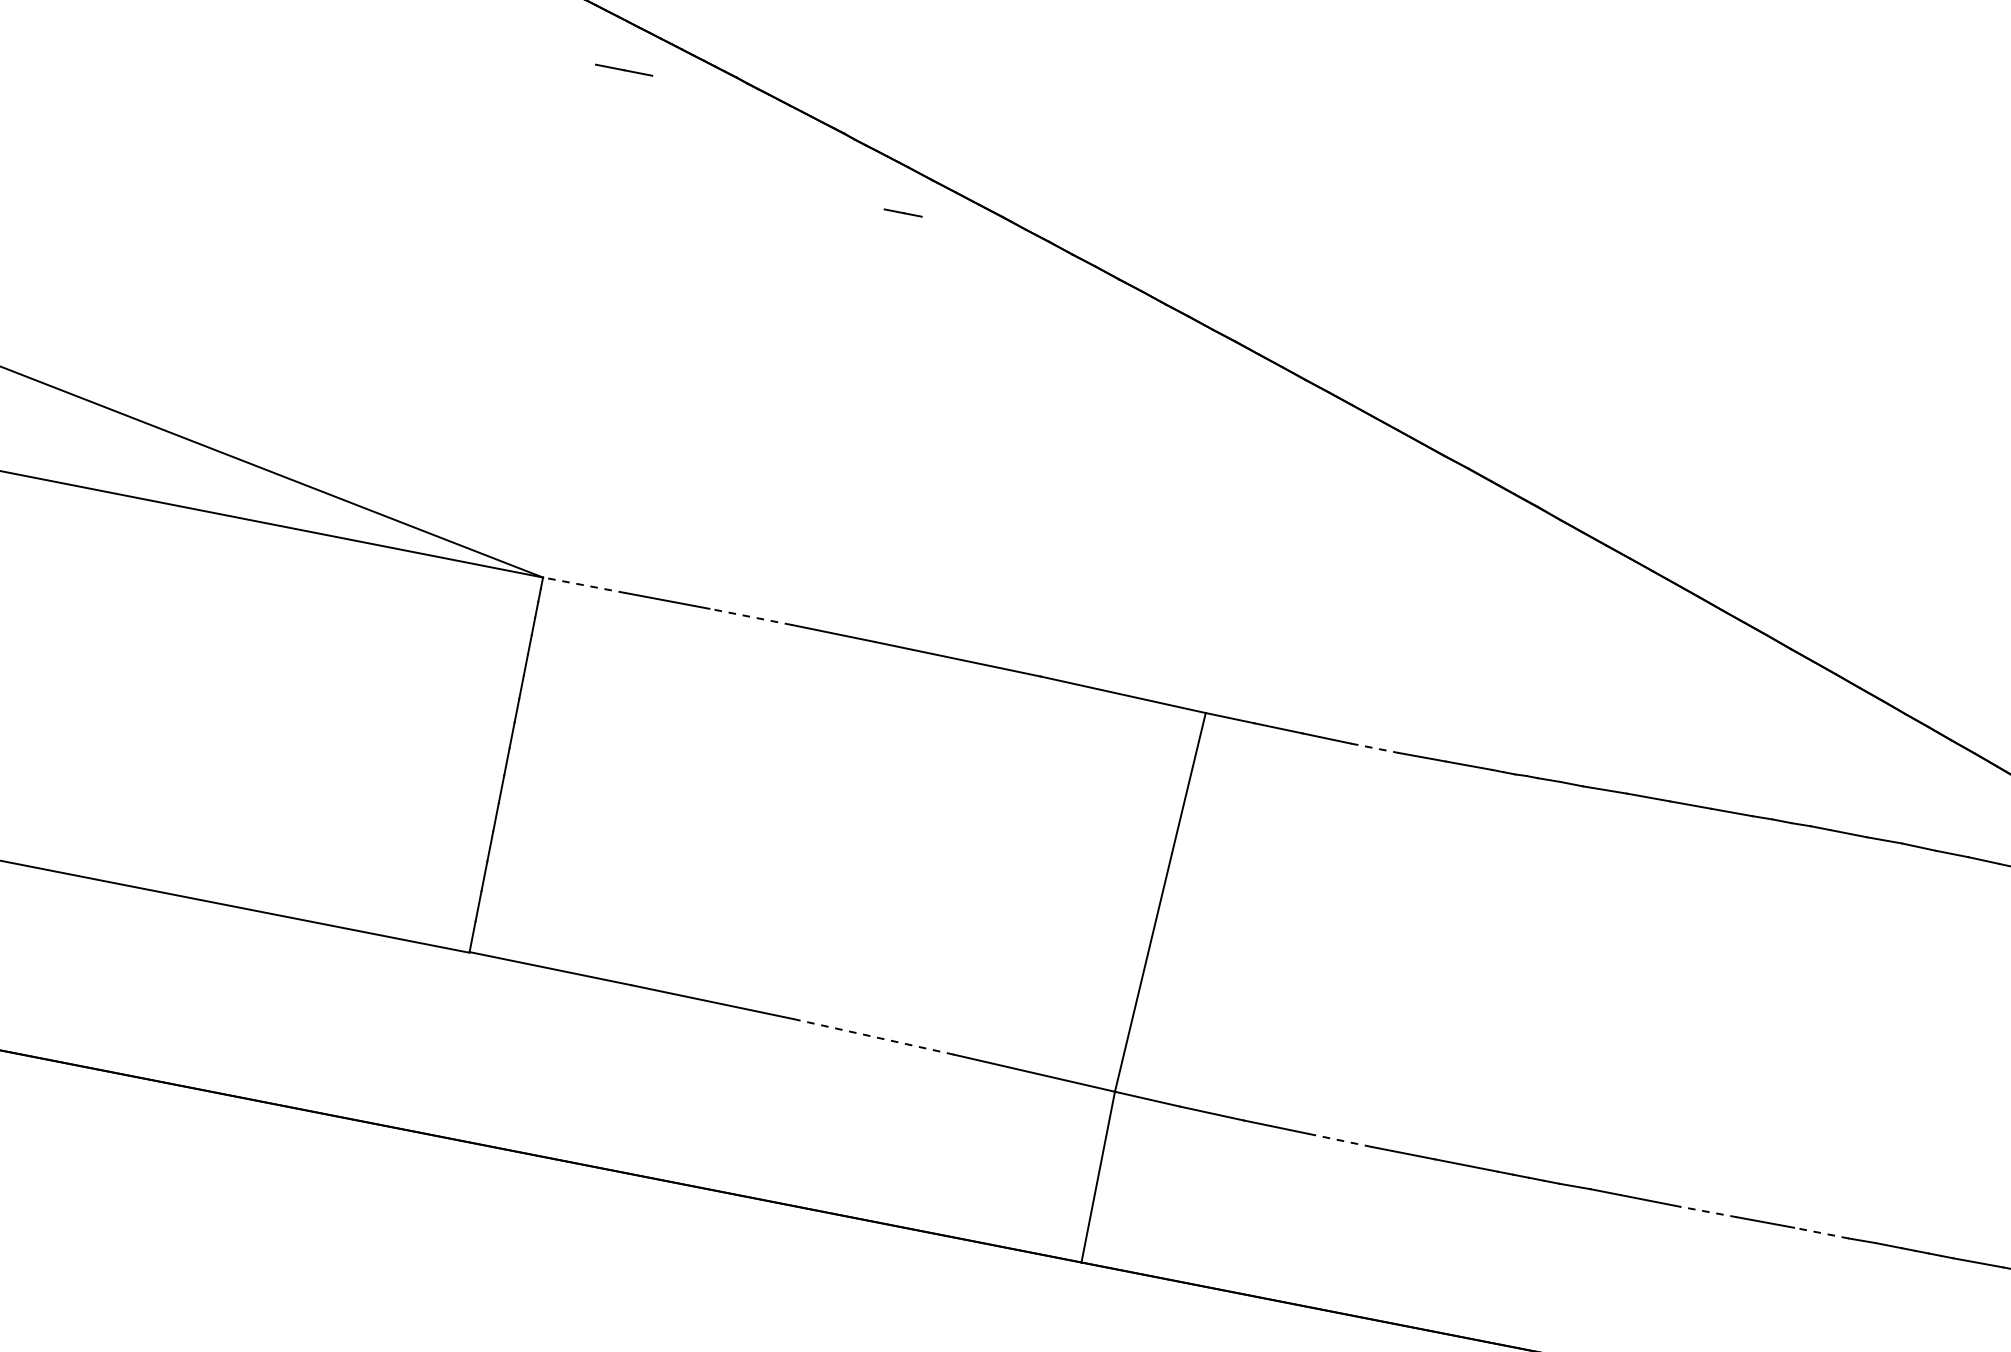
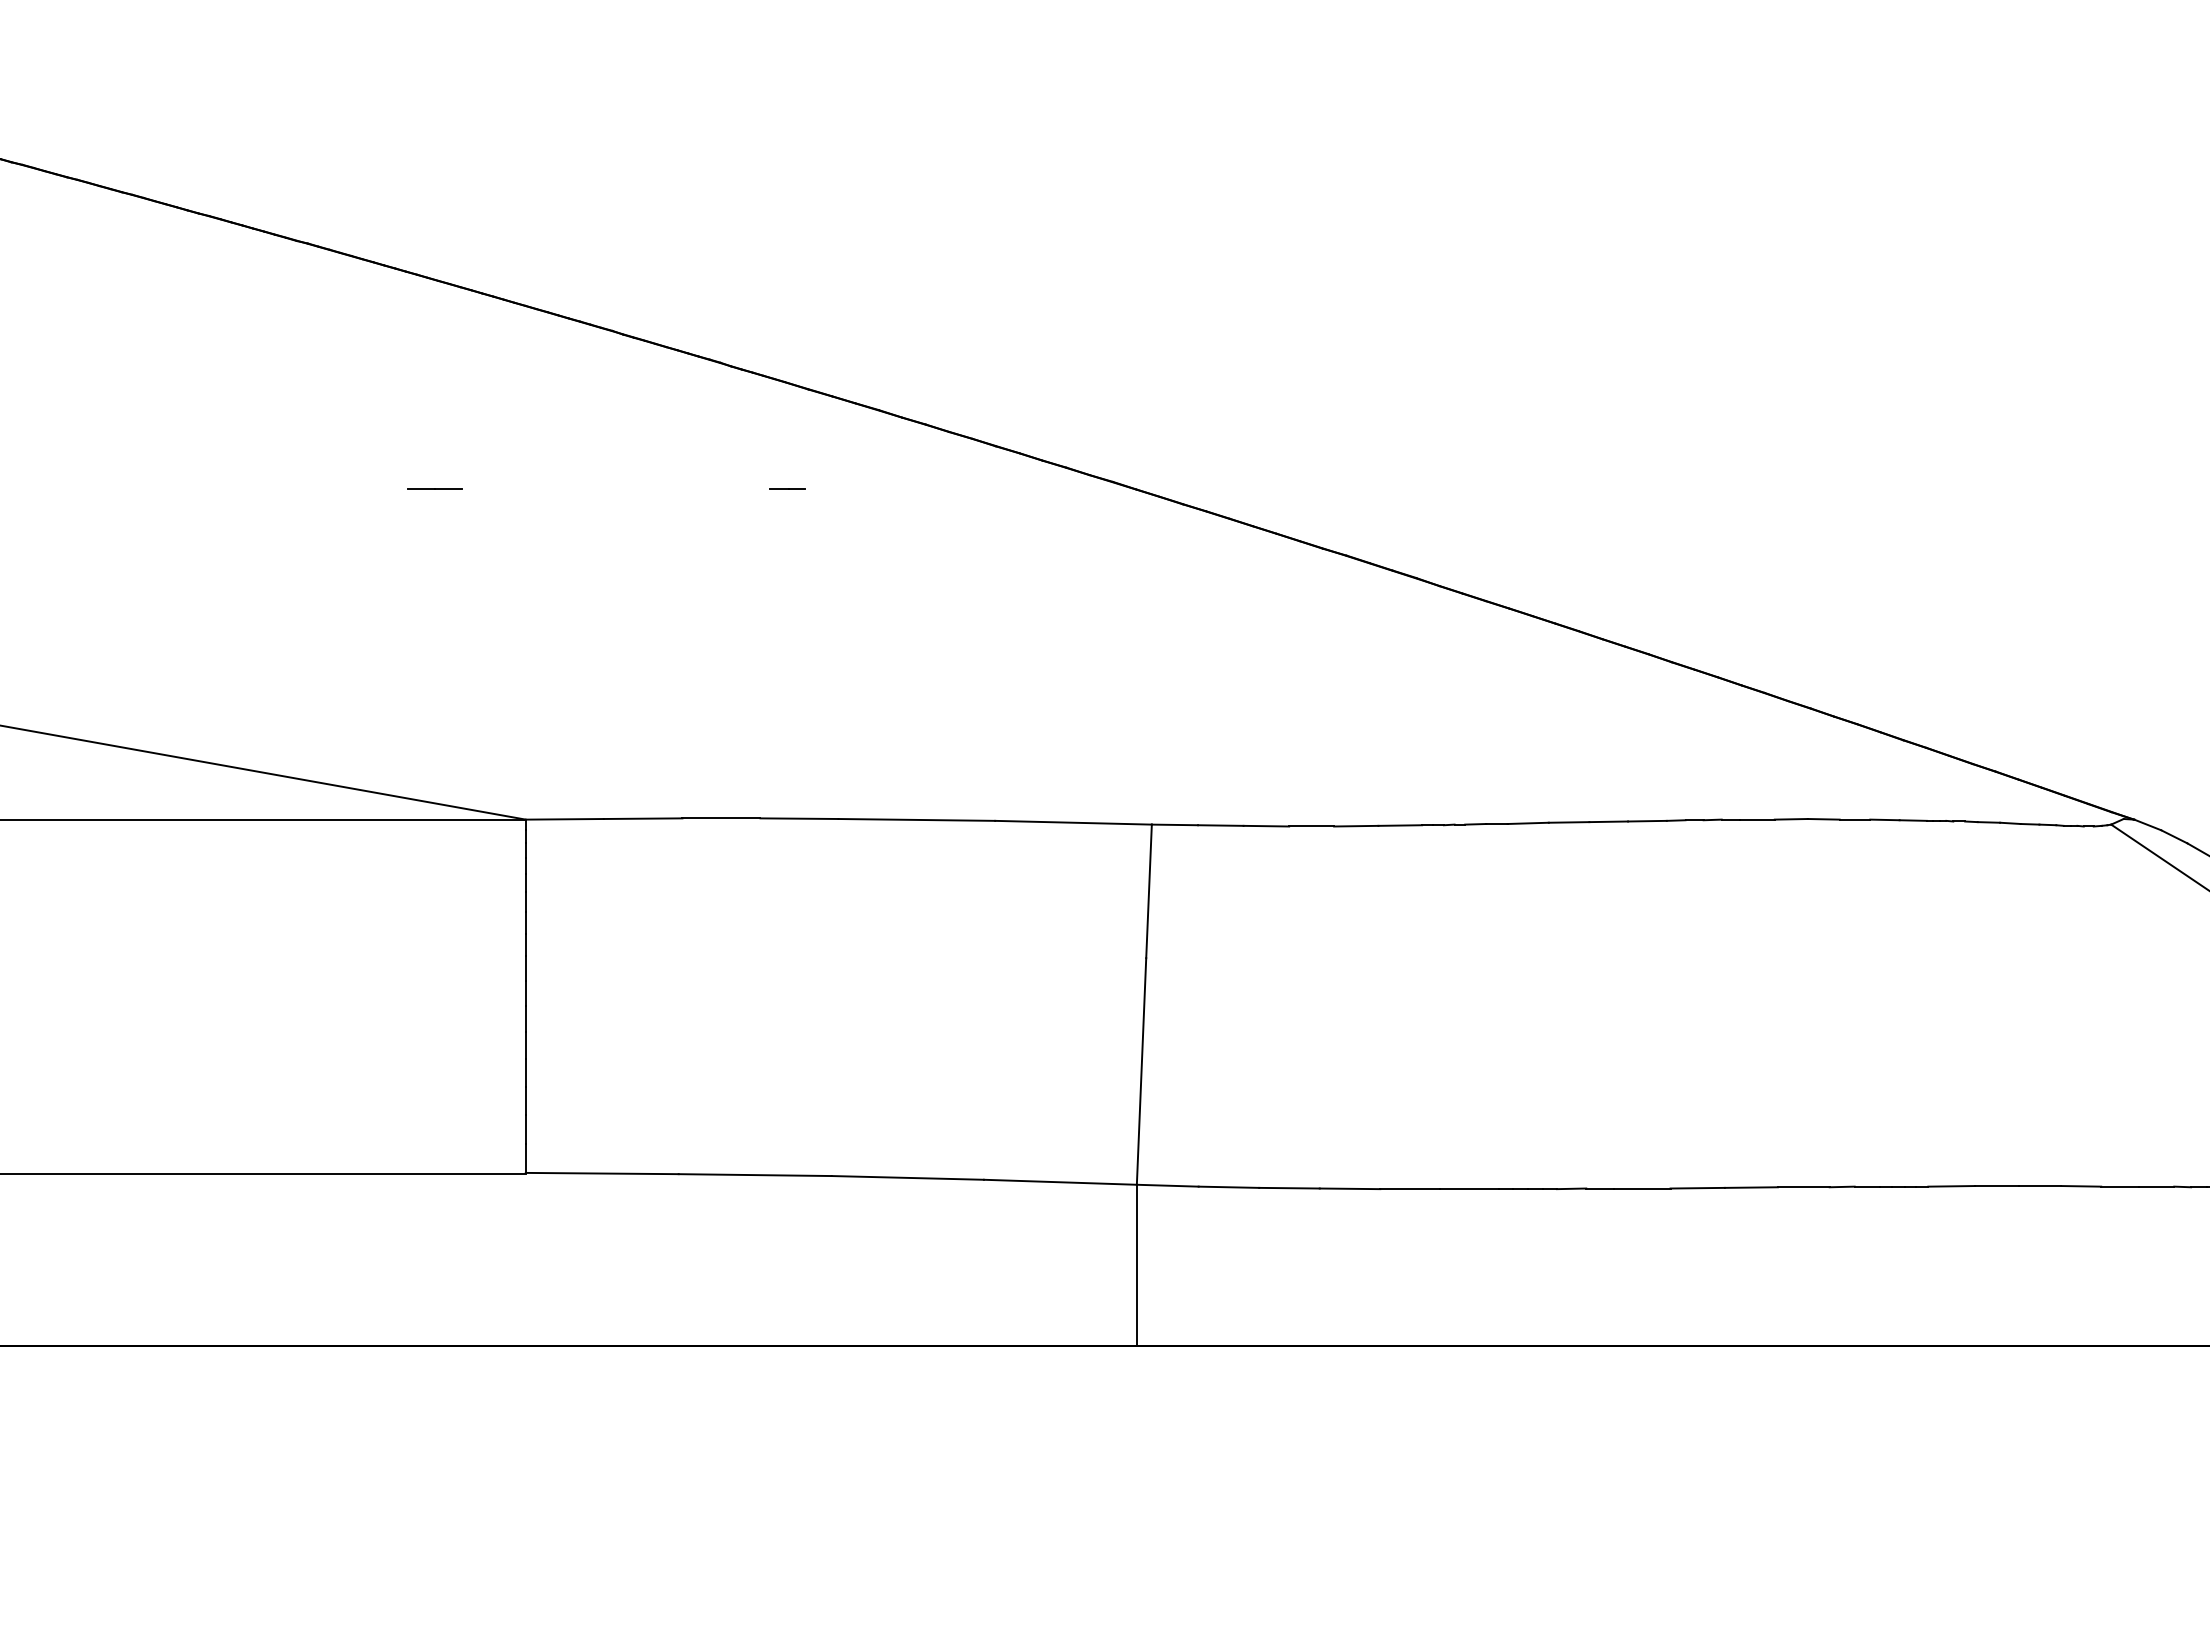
line: (623, 69) -> (434, 488), moved
line: (902, 211) -> (787, 488), moved
line: (584, 585) -> (564, 819), dashed -> solid
line: (749, 616) -> (720, 818), dashed -> solid
line: (1375, 748) -> (1312, 826), dashed -> solid
line: (874, 1036) -> (908, 1177), dashed -> solid
line: (1339, 1139) -> (1349, 1188), dashed -> solid
line: (1708, 1212) -> (1697, 1188), dashed -> solid
line: (1821, 1233) -> (1803, 1187), dashed -> solid

